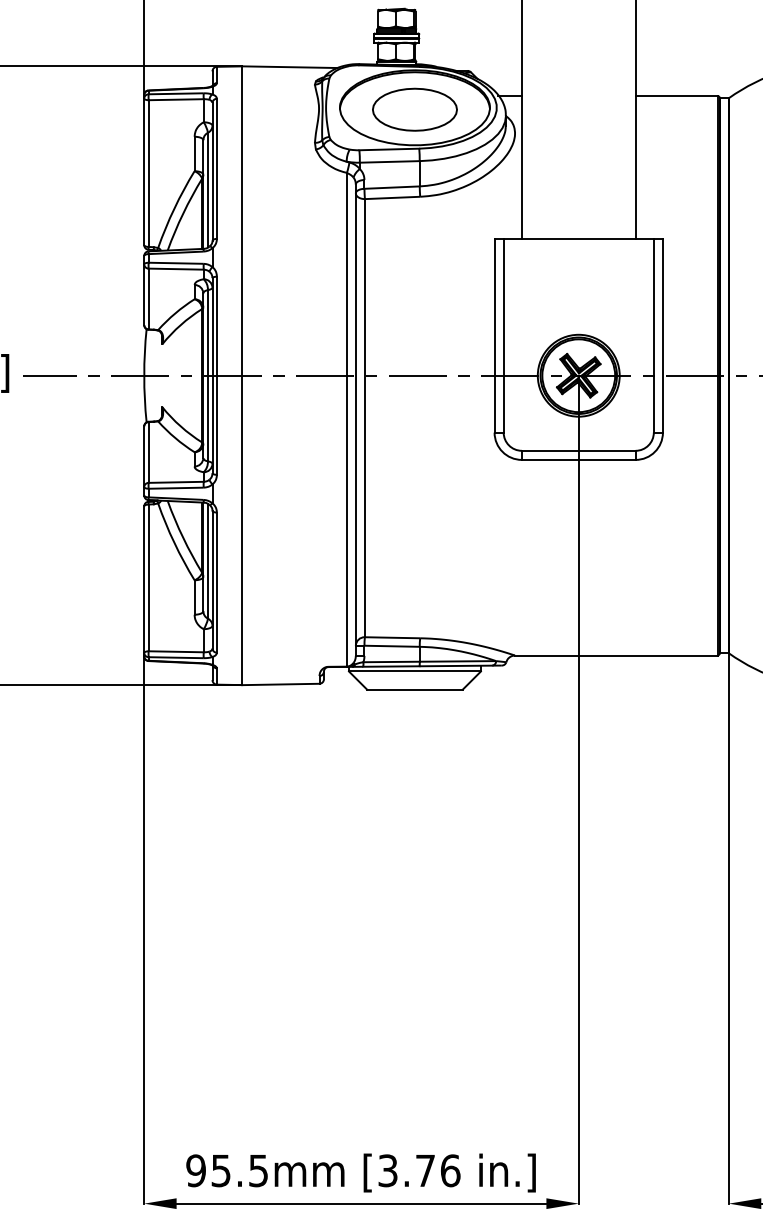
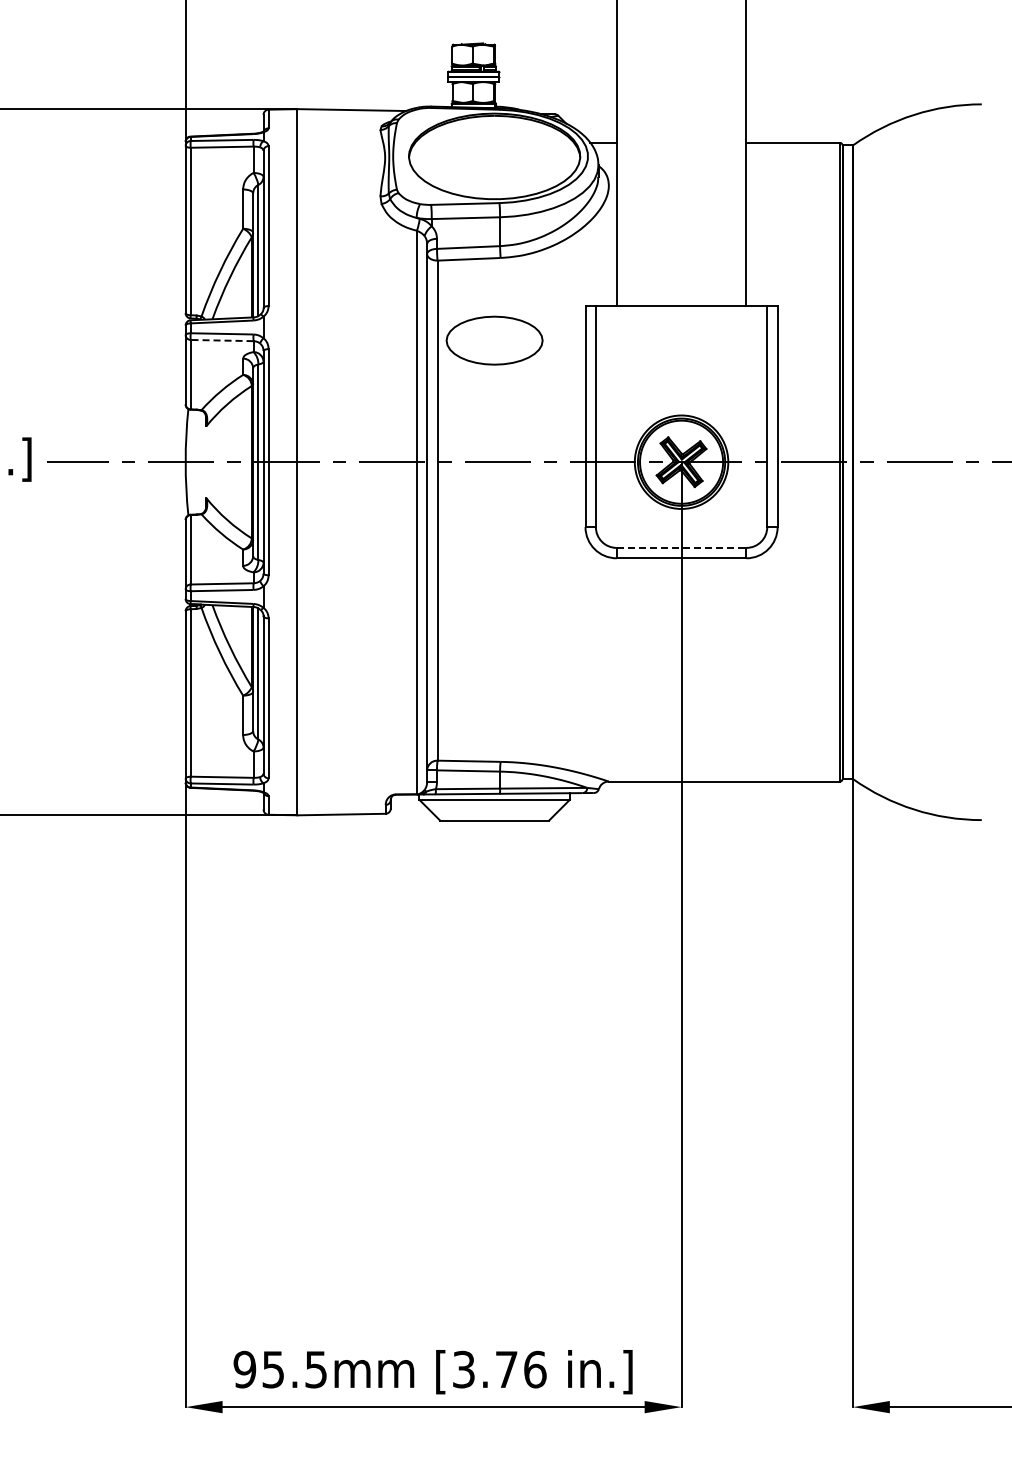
part: (414, 109) -> (494, 340), moved
line: (175, 269) -> (221, 340), solid -> dashed
line: (578, 450) -> (681, 547), solid -> dashed

